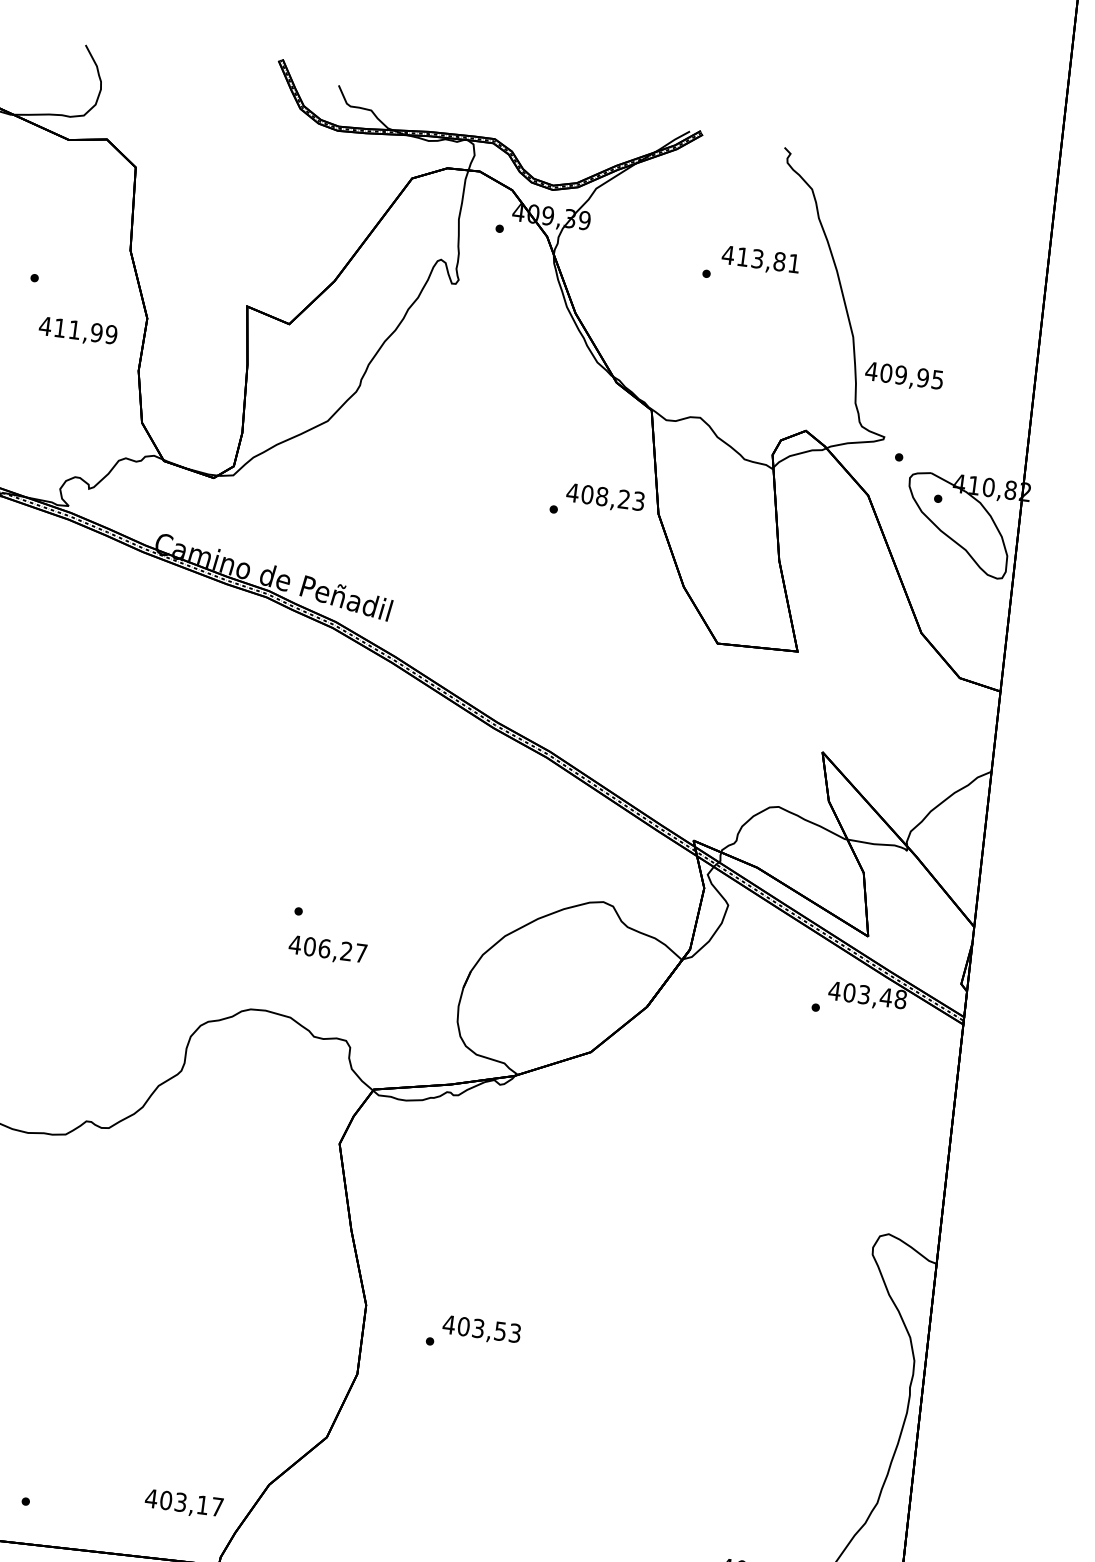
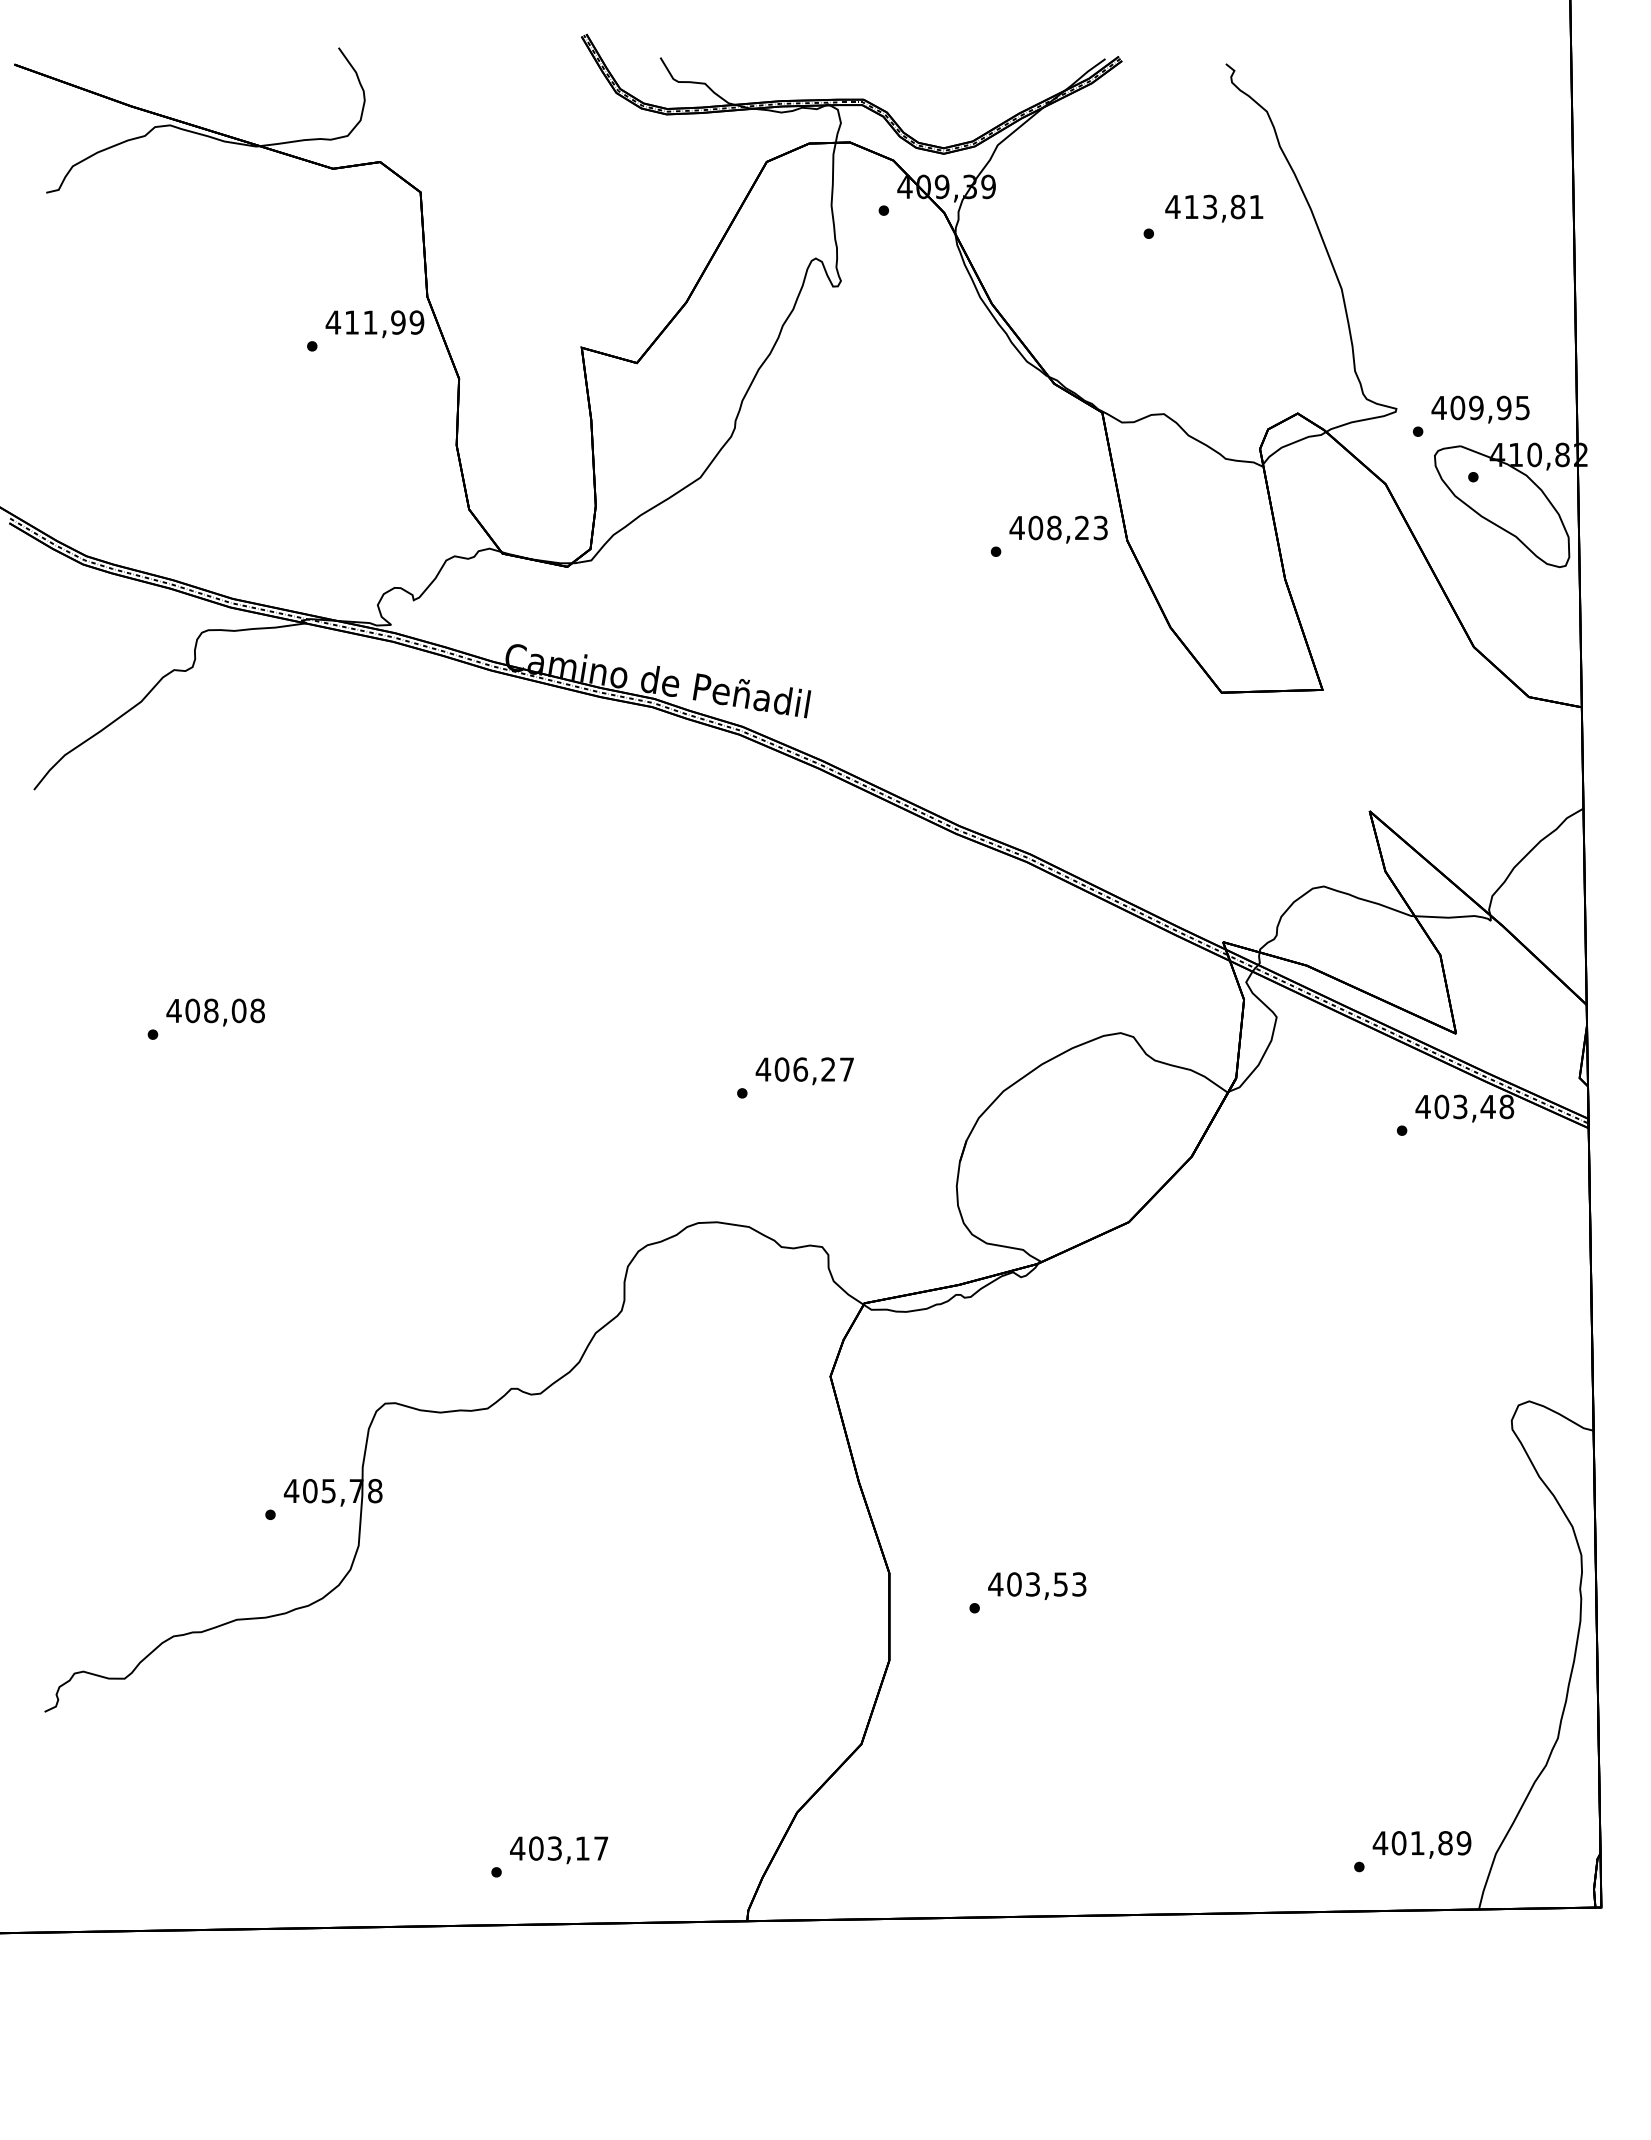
text: (77, 331) -> (374, 324), moved
text: (904, 376) -> (1480, 409), moved
text: (327, 950) -> (804, 1071), moved
text: (184, 1504) -> (559, 1850), moved

